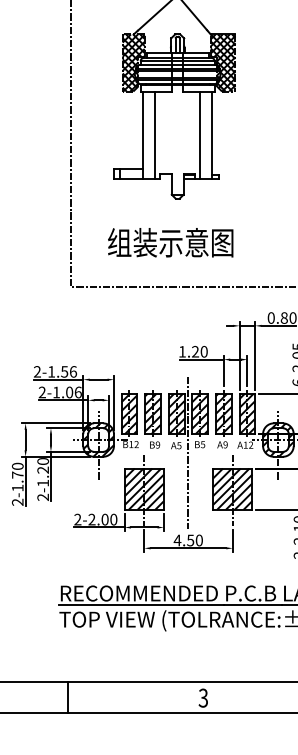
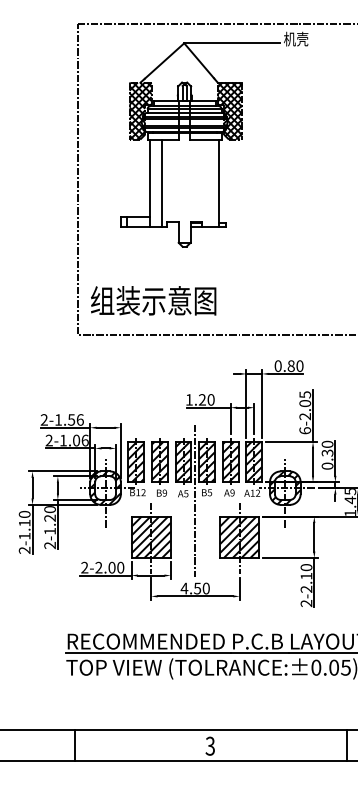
line: (200, 135) -> (207, 183), removed
text: (170, 242) -> (153, 300), moved
text: (17, 474) -> (24, 522), 2-1.70 -> 2-1.10

